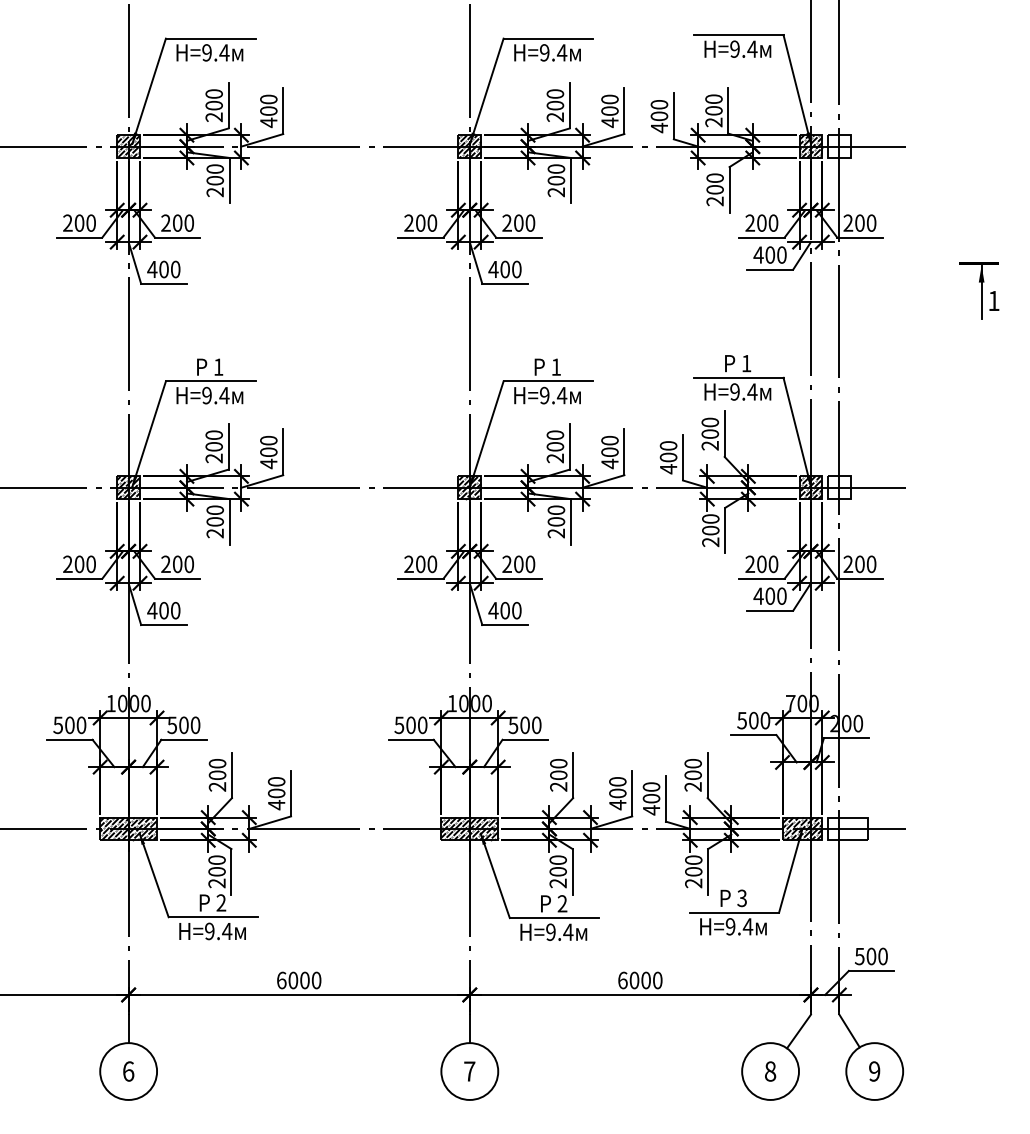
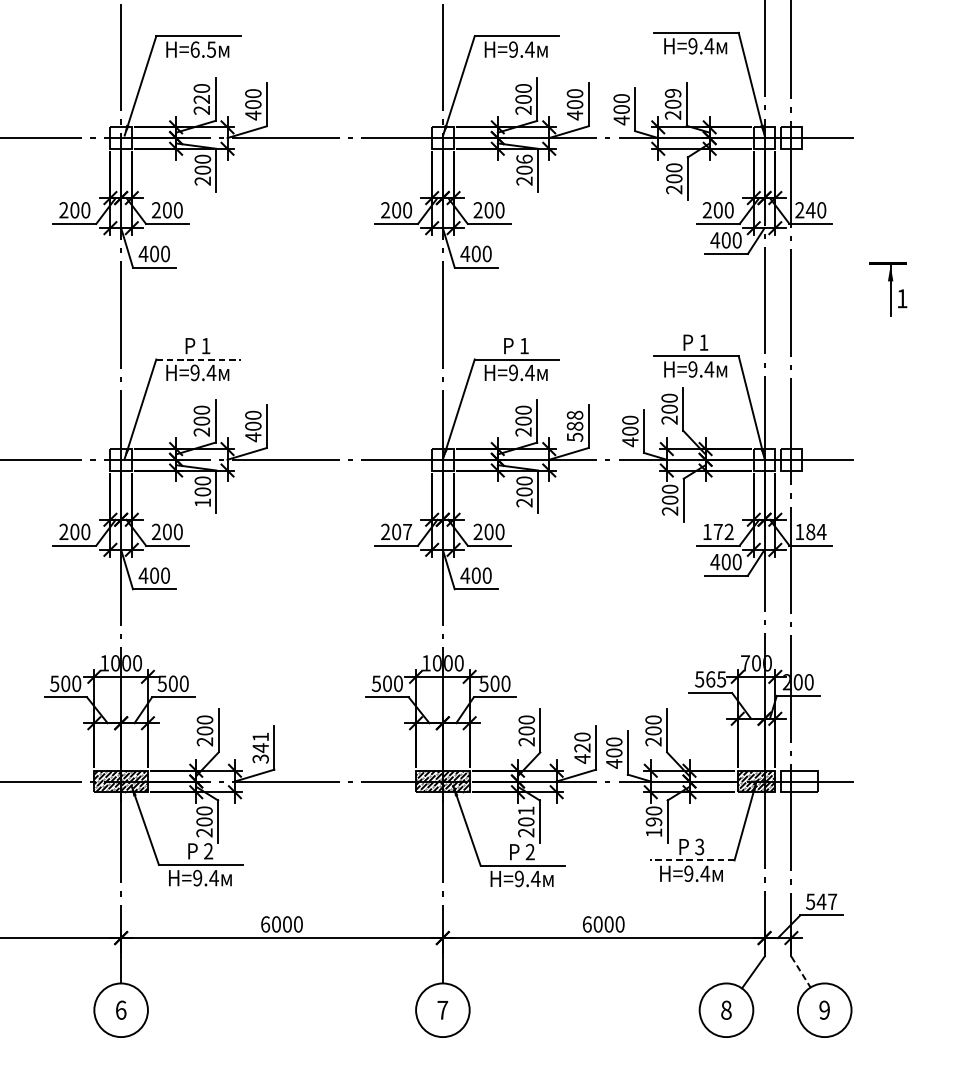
text: (215, 52) -> (203, 49), =9.4 -> =6.5
text: (713, 98) -> (672, 92), 200 -> 209
text: (213, 105) -> (201, 99), 200 -> 220
hatch: (128, 146) -> (121, 137), removed
hatch: (469, 146) -> (442, 137), removed
hatch: (810, 146) -> (764, 137), removed
text: (555, 168) -> (523, 158), 200 -> 206
text: (859, 222) -> (810, 209), 200 -> 240
part: (979, 290) -> (888, 288), moved
line: (210, 381) -> (198, 359), solid -> dashed
text: (609, 452) -> (574, 426), 400 -> 588
hatch: (128, 487) -> (121, 459), removed
hatch: (469, 487) -> (442, 459), removed
hatch: (810, 487) -> (764, 459), removed
text: (214, 533) -> (202, 502), 200 -> 100
text: (432, 564) -> (407, 532), 200 -> 207
text: (761, 564) -> (717, 532), 200 -> 172
text: (859, 564) -> (810, 532), 200 -> 184
text: (759, 720) -> (716, 679), 500 -> 565
text: (276, 793) -> (260, 748), 400 -> 341
text: (617, 793) -> (582, 748), 400 -> 420
text: (557, 859) -> (525, 810), 200 -> 201
text: (693, 877) -> (653, 827), 200 -> 190
line: (734, 912) -> (692, 860), solid -> dashed
text: (876, 956) -> (826, 901), 500 -> 547
line: (849, 1031) -> (800, 972), solid -> dashed

